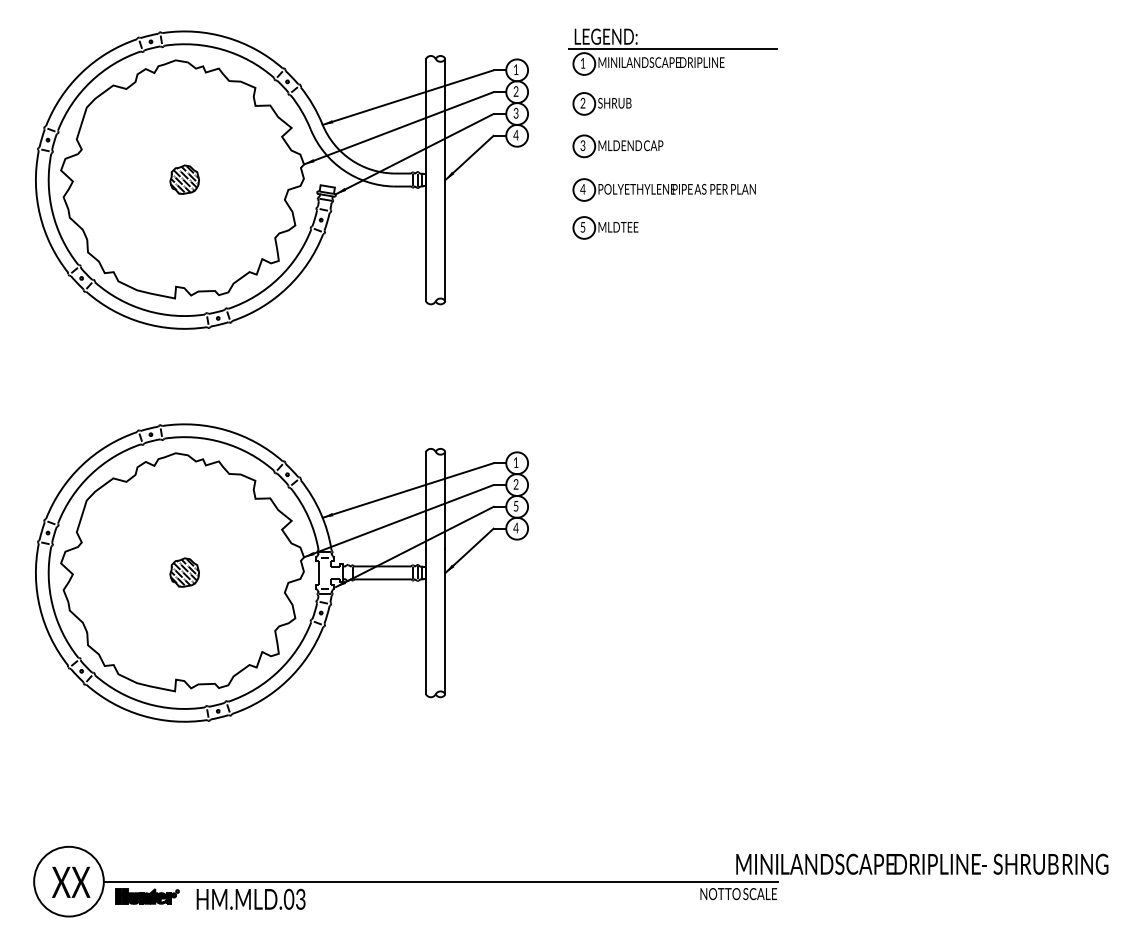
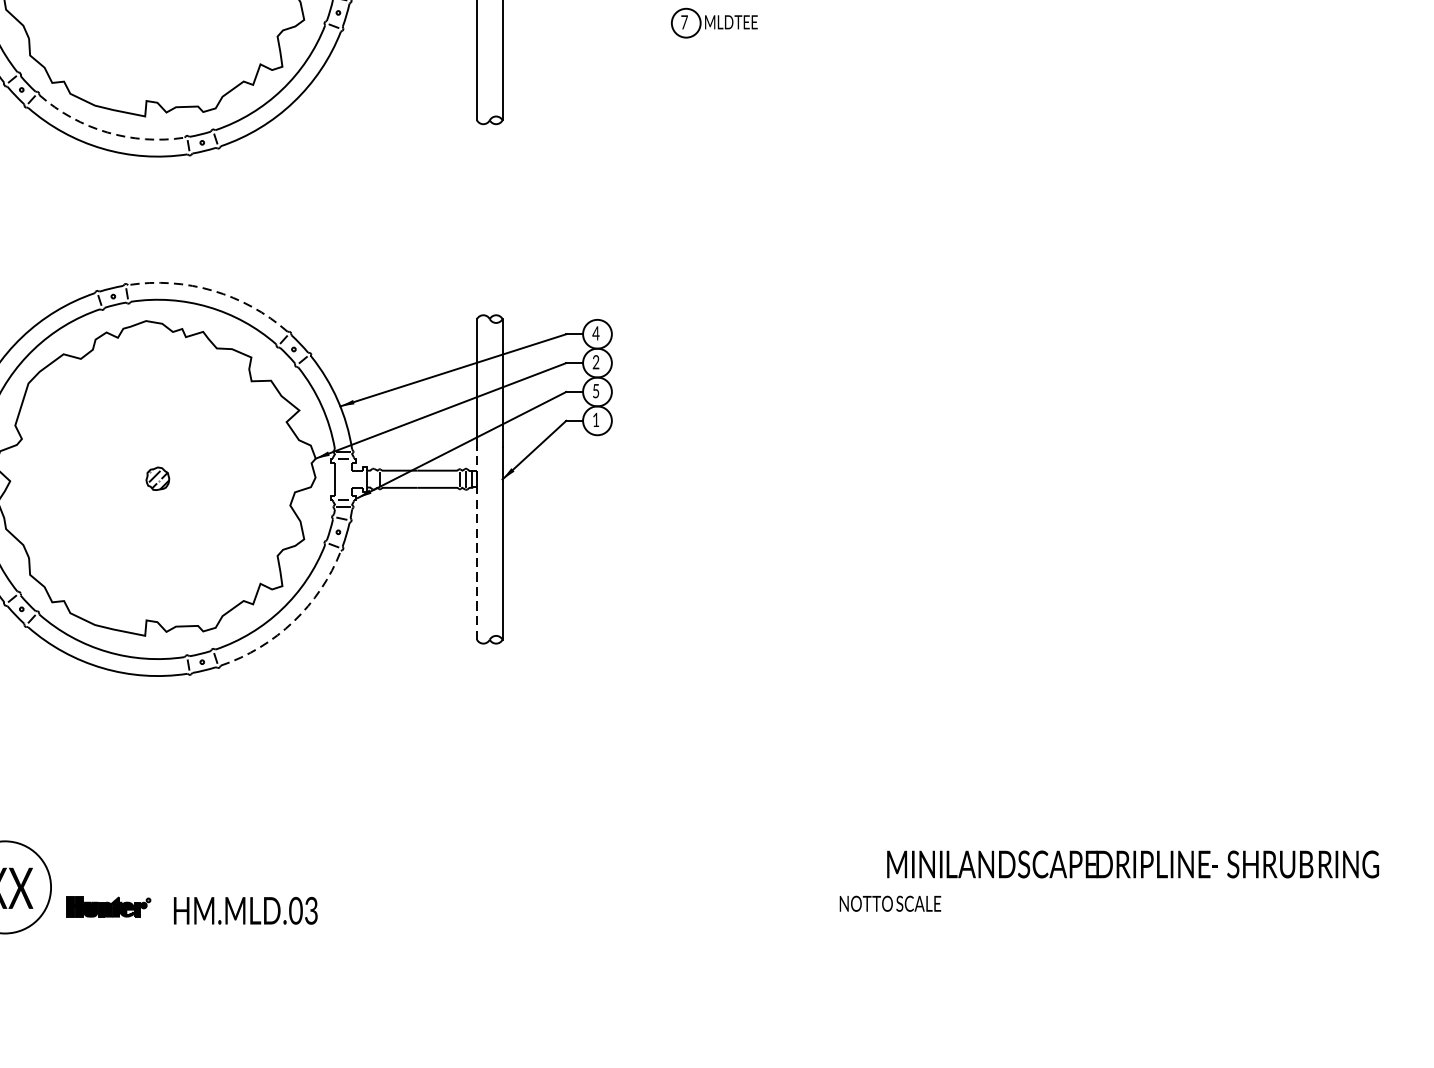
text: (582, 227) -> (683, 22), 5 -> 7
arc: (146, 310) -> (107, 132), solid -> dashed
arc: (226, 430) -> (213, 290), solid -> dashed
text: (515, 462) -> (595, 333), 1 -> 4
text: (515, 527) -> (595, 419), 4 -> 1
part: (184, 572) -> (157, 478), size x0.6
line: (426, 621) -> (477, 543), solid -> dashed
arc: (287, 680) -> (293, 621), solid -> dashed
line: (440, 881) -> (496, 887), removed

